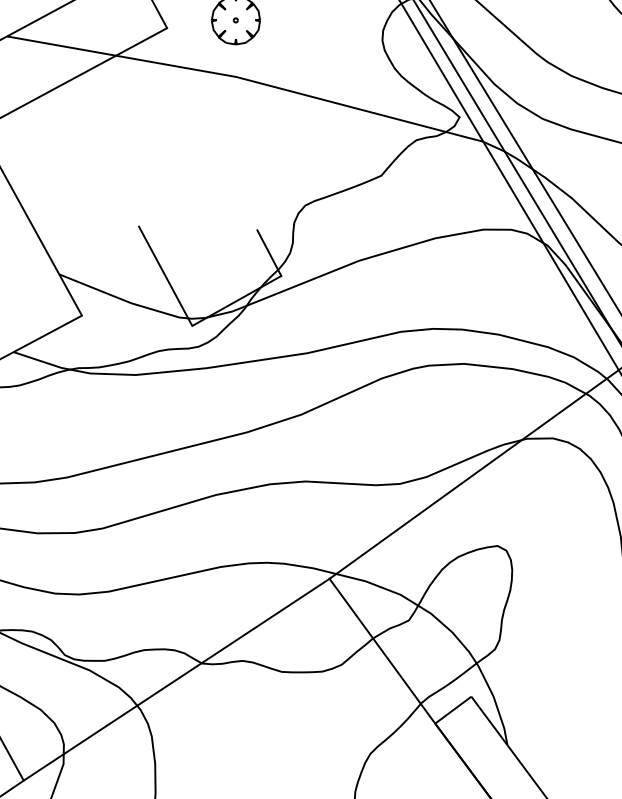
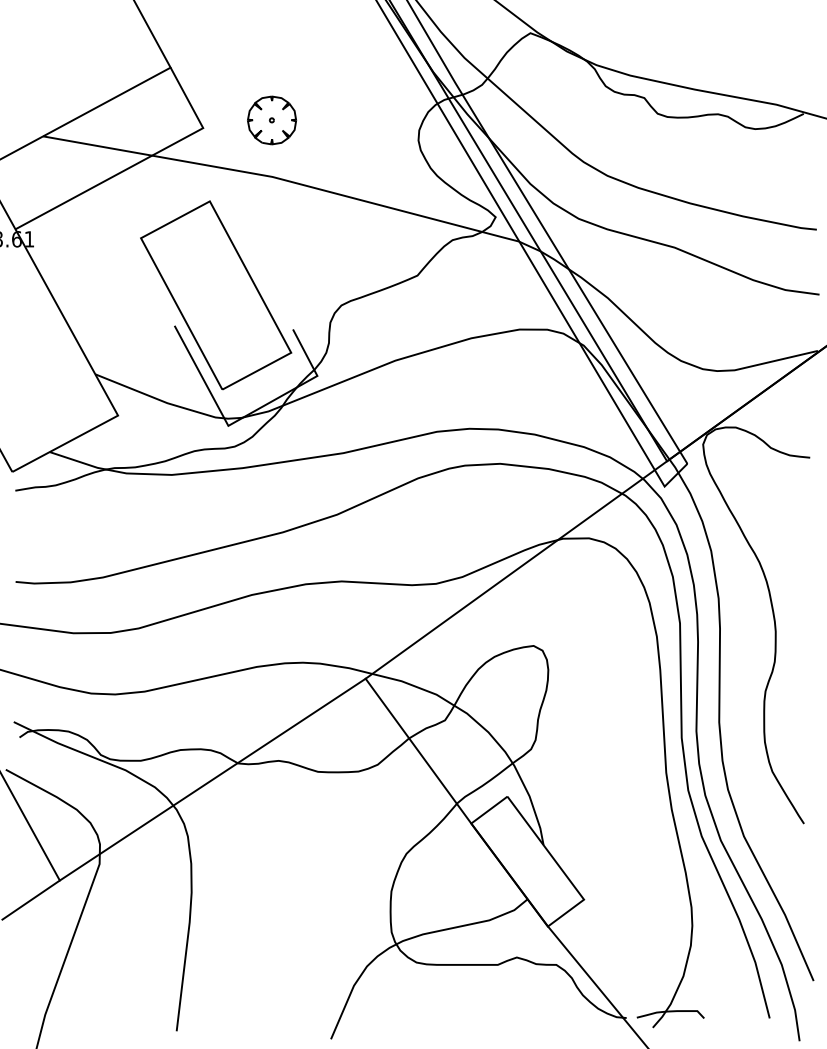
part: (180, 195) -> (216, 295), added

